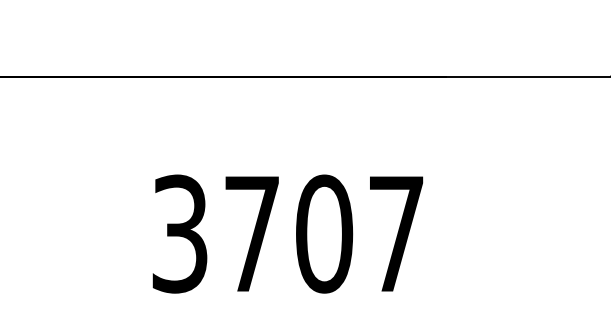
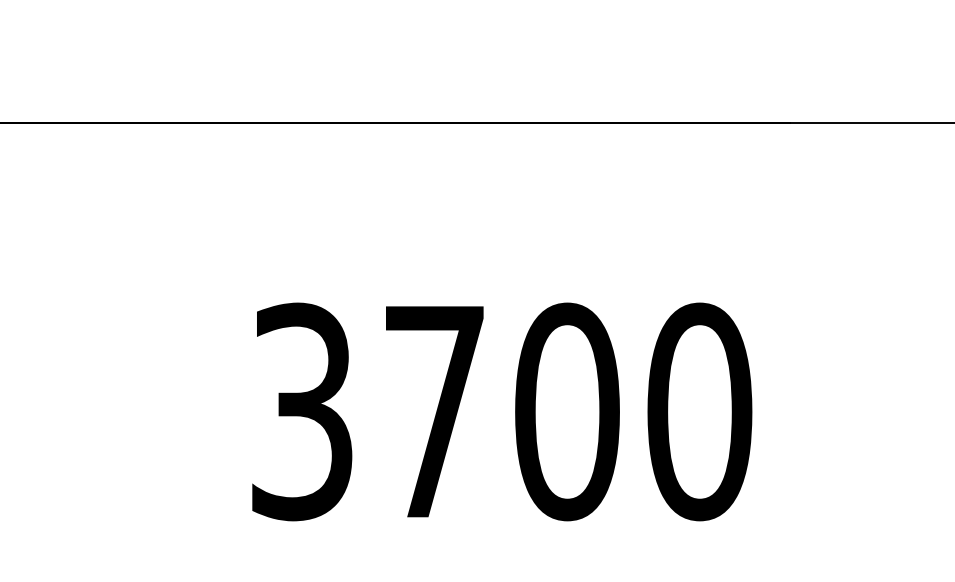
text: (396, 233) -> (699, 410), 3707 -> 3700

